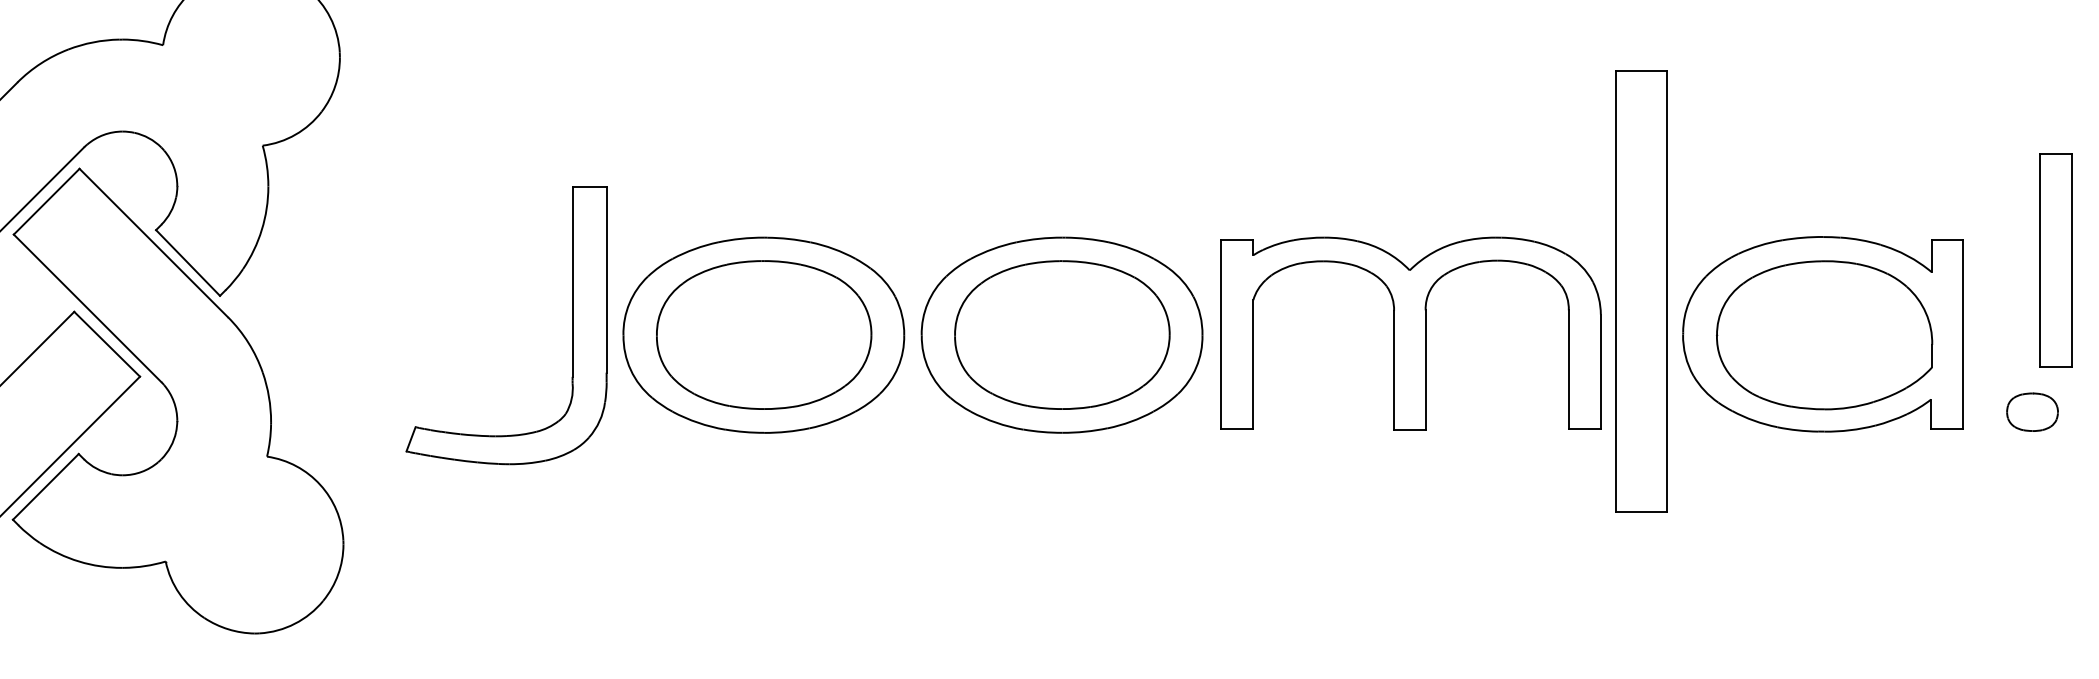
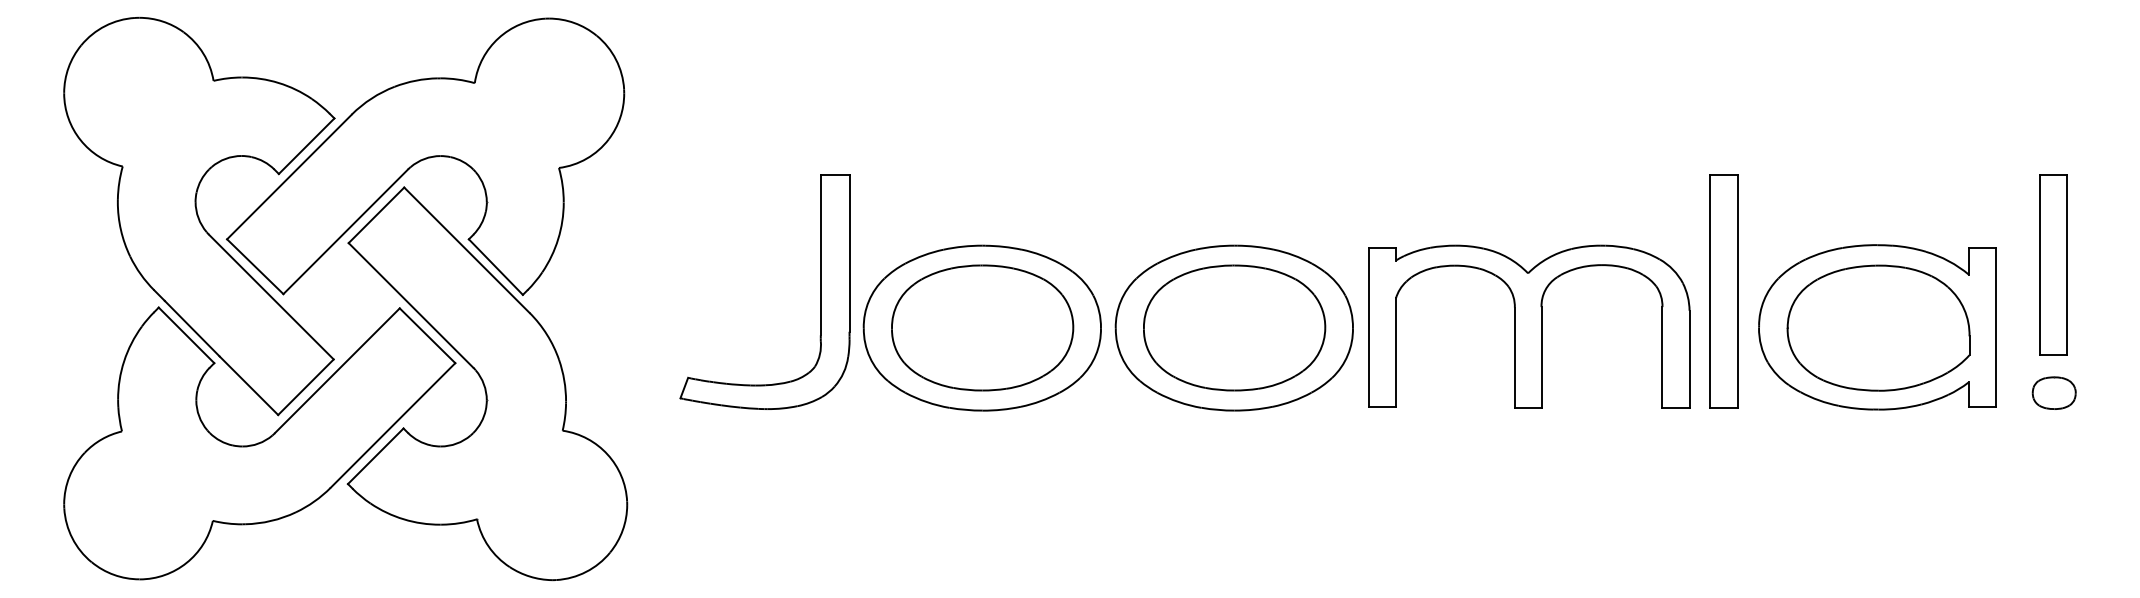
part: (2055, 259) -> (2053, 264), moved
part: (1641, 291) -> (1723, 291), size x0.62
part: (572, 325) -> (820, 291), moved

